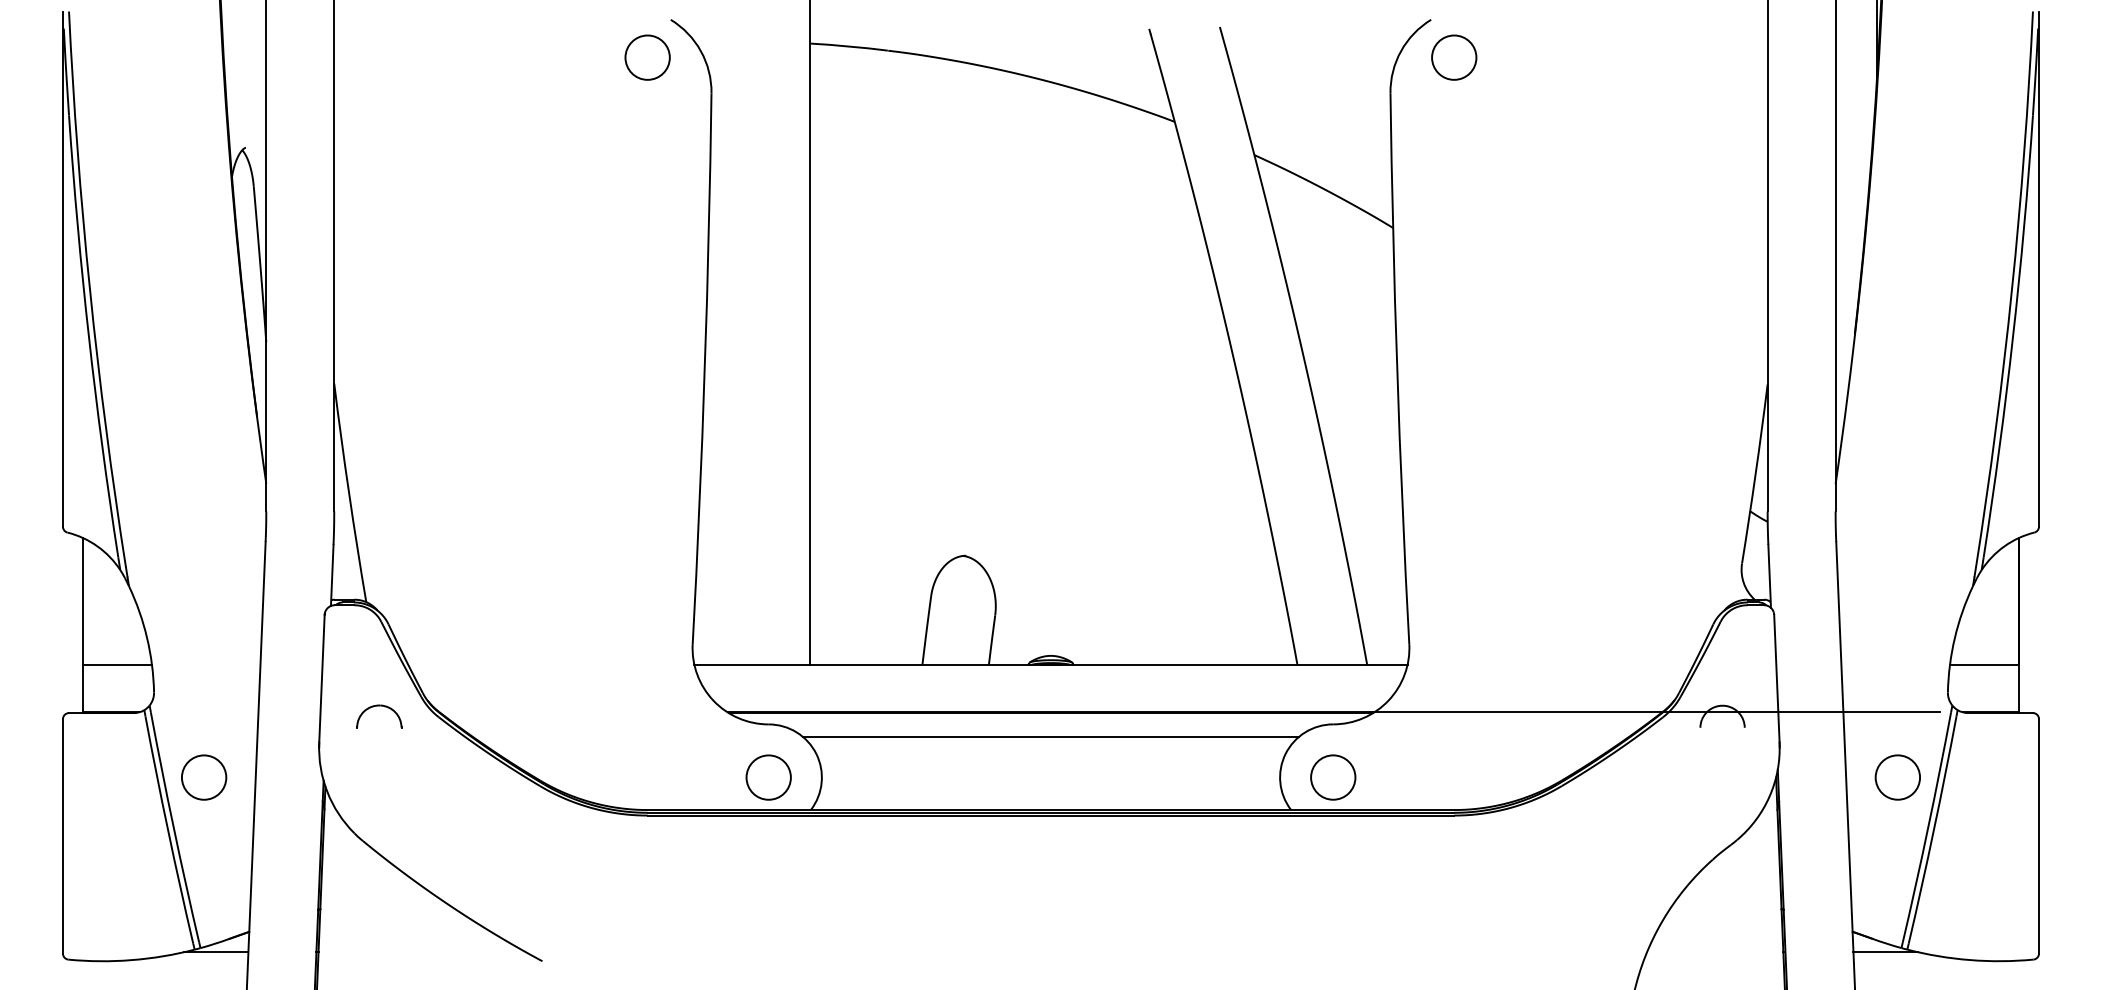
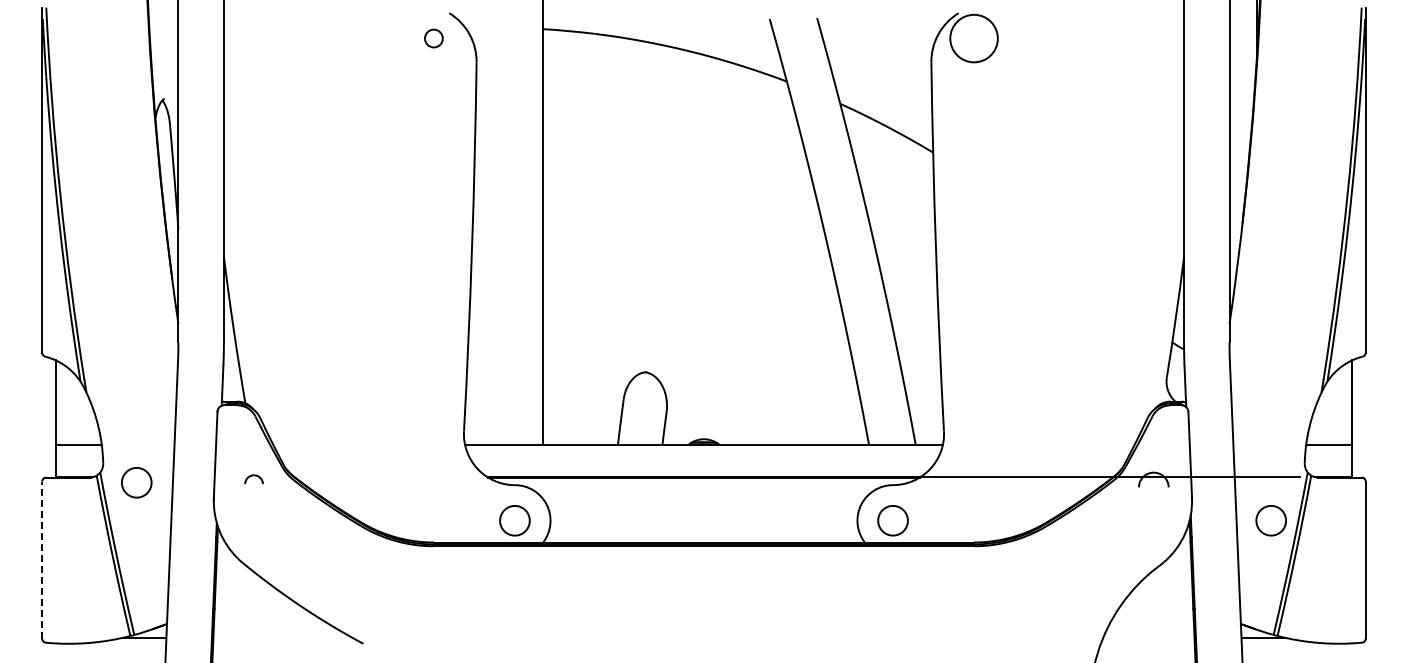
circle: (647, 57) -> (433, 38), size x0.6
circle: (1453, 57) -> (973, 38), size x1.6
part: (378, 715) -> (253, 479), size x0.6
line: (1050, 736) -> (703, 493), removed
circle: (203, 777) -> (136, 482), moved
line: (63, 836) -> (42, 560), solid -> dashed

